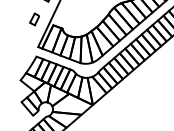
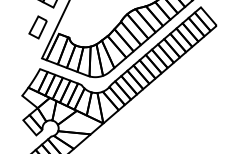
part: (34, 19) -> (37, 27), size x1.67

